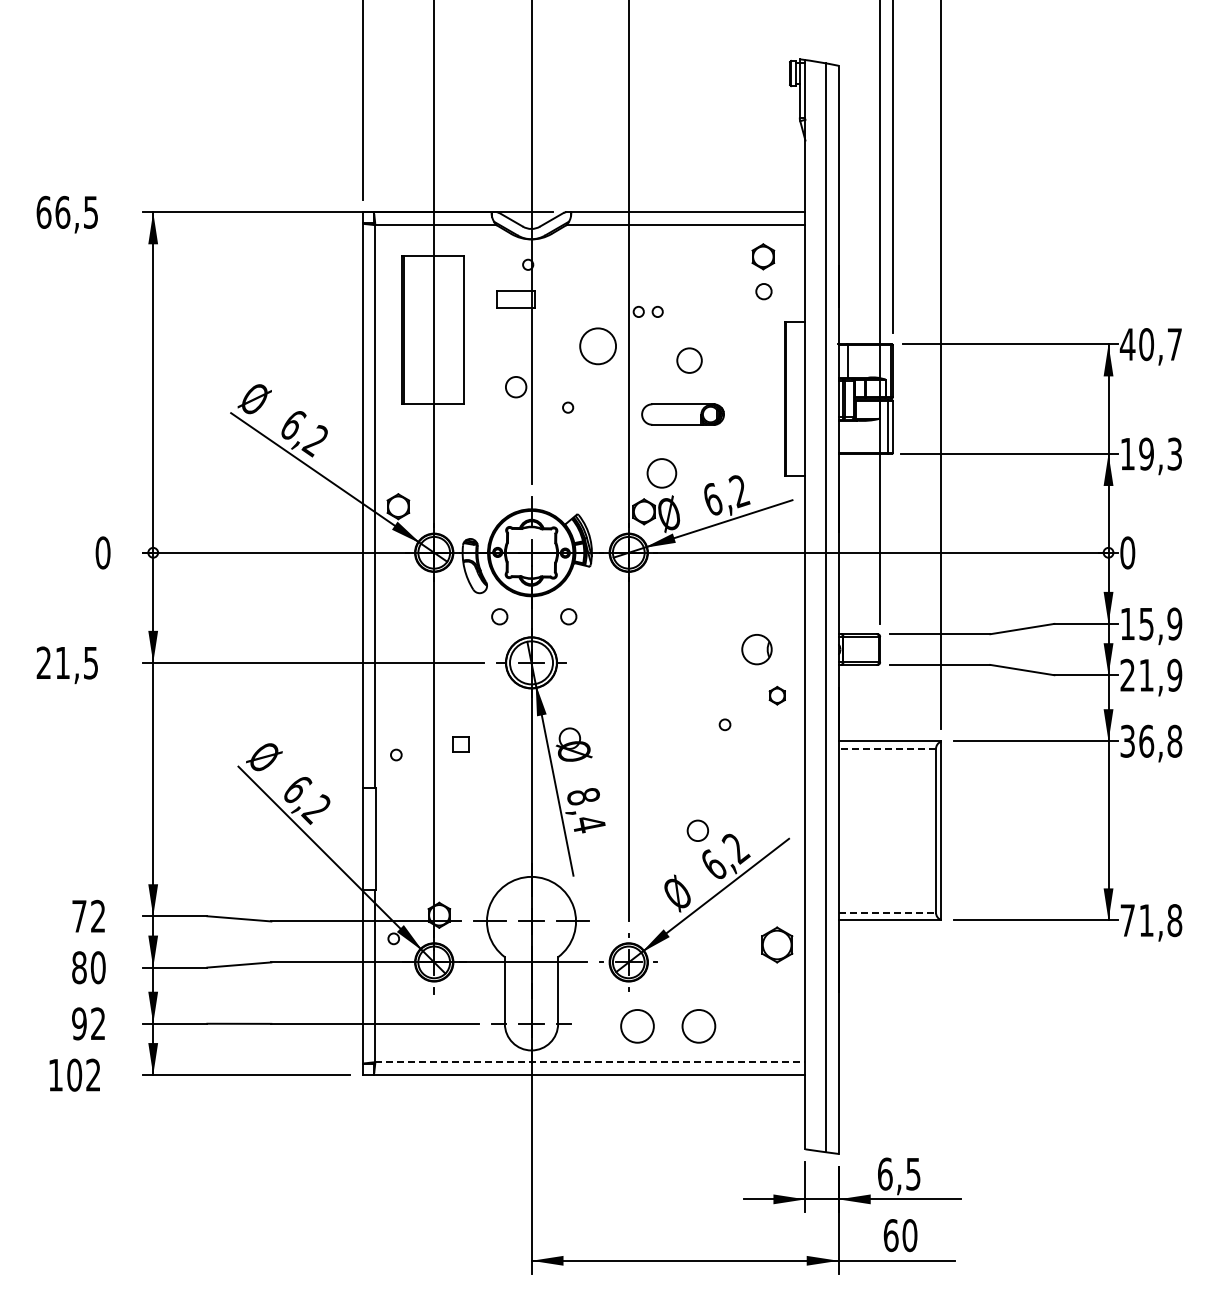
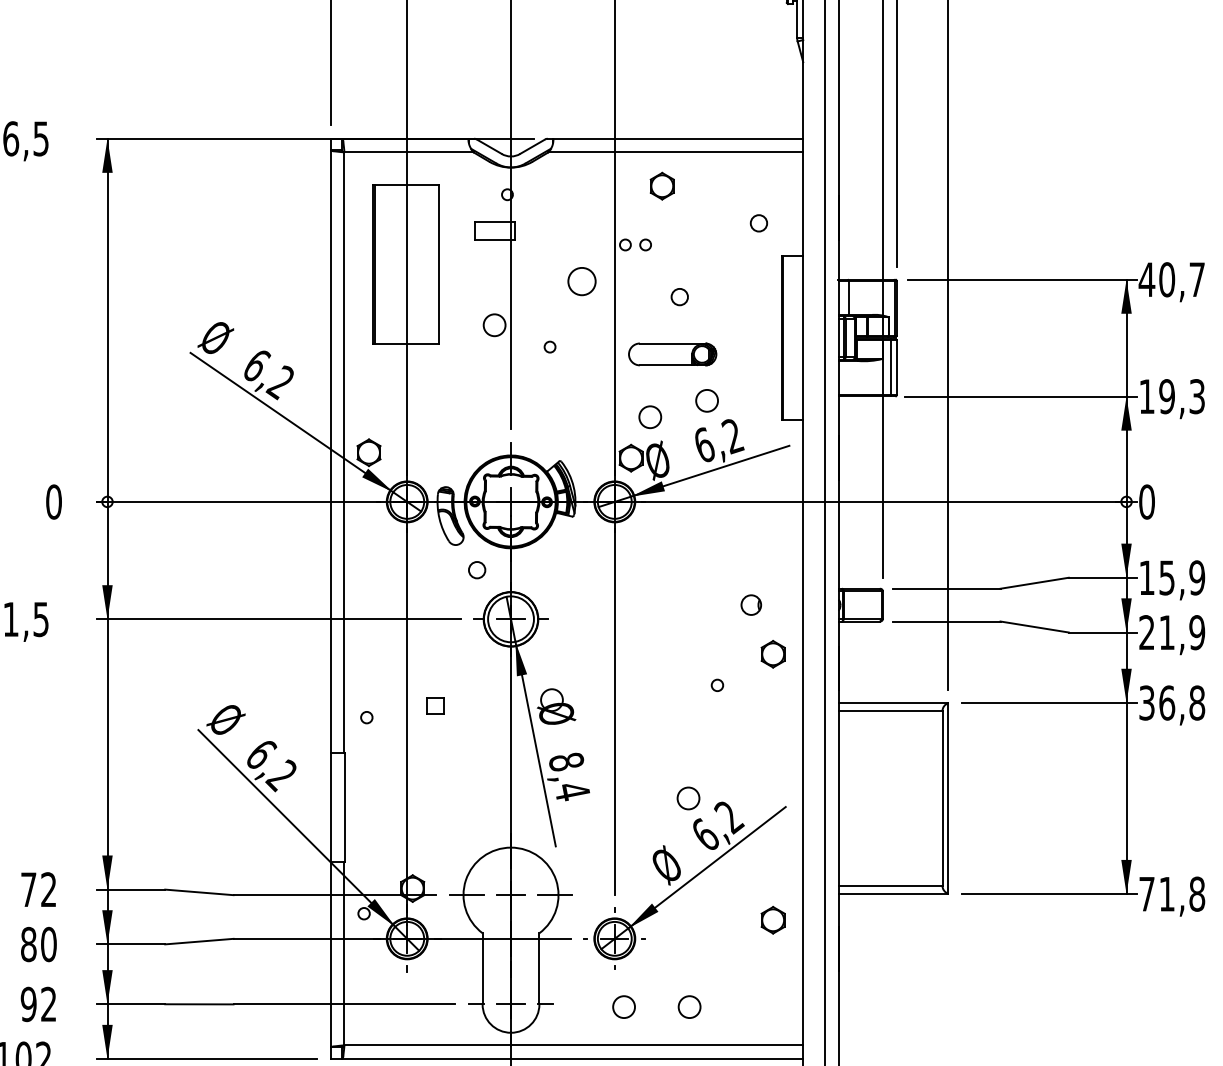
part: (763, 256) -> (662, 185), moved
circle: (597, 345) -> (581, 280), size x0.71
circle: (689, 360) -> (679, 296), size x0.62
circle: (715, 457) -> (707, 400), added
circle: (662, 473) -> (650, 417), size x0.71
circle: (568, 616) -> (550, 569), removed
part: (756, 649) -> (751, 605), size x0.62
part: (777, 695) -> (773, 654), size x1.43
line: (887, 748) -> (890, 710), dashed -> solid
line: (887, 912) -> (890, 885), dashed -> solid
part: (777, 944) -> (773, 919), size x0.71
circle: (637, 1026) -> (624, 1007), size x0.62
circle: (698, 1026) -> (689, 1007), size x0.62
line: (590, 1062) -> (573, 1045), dashed -> solid

